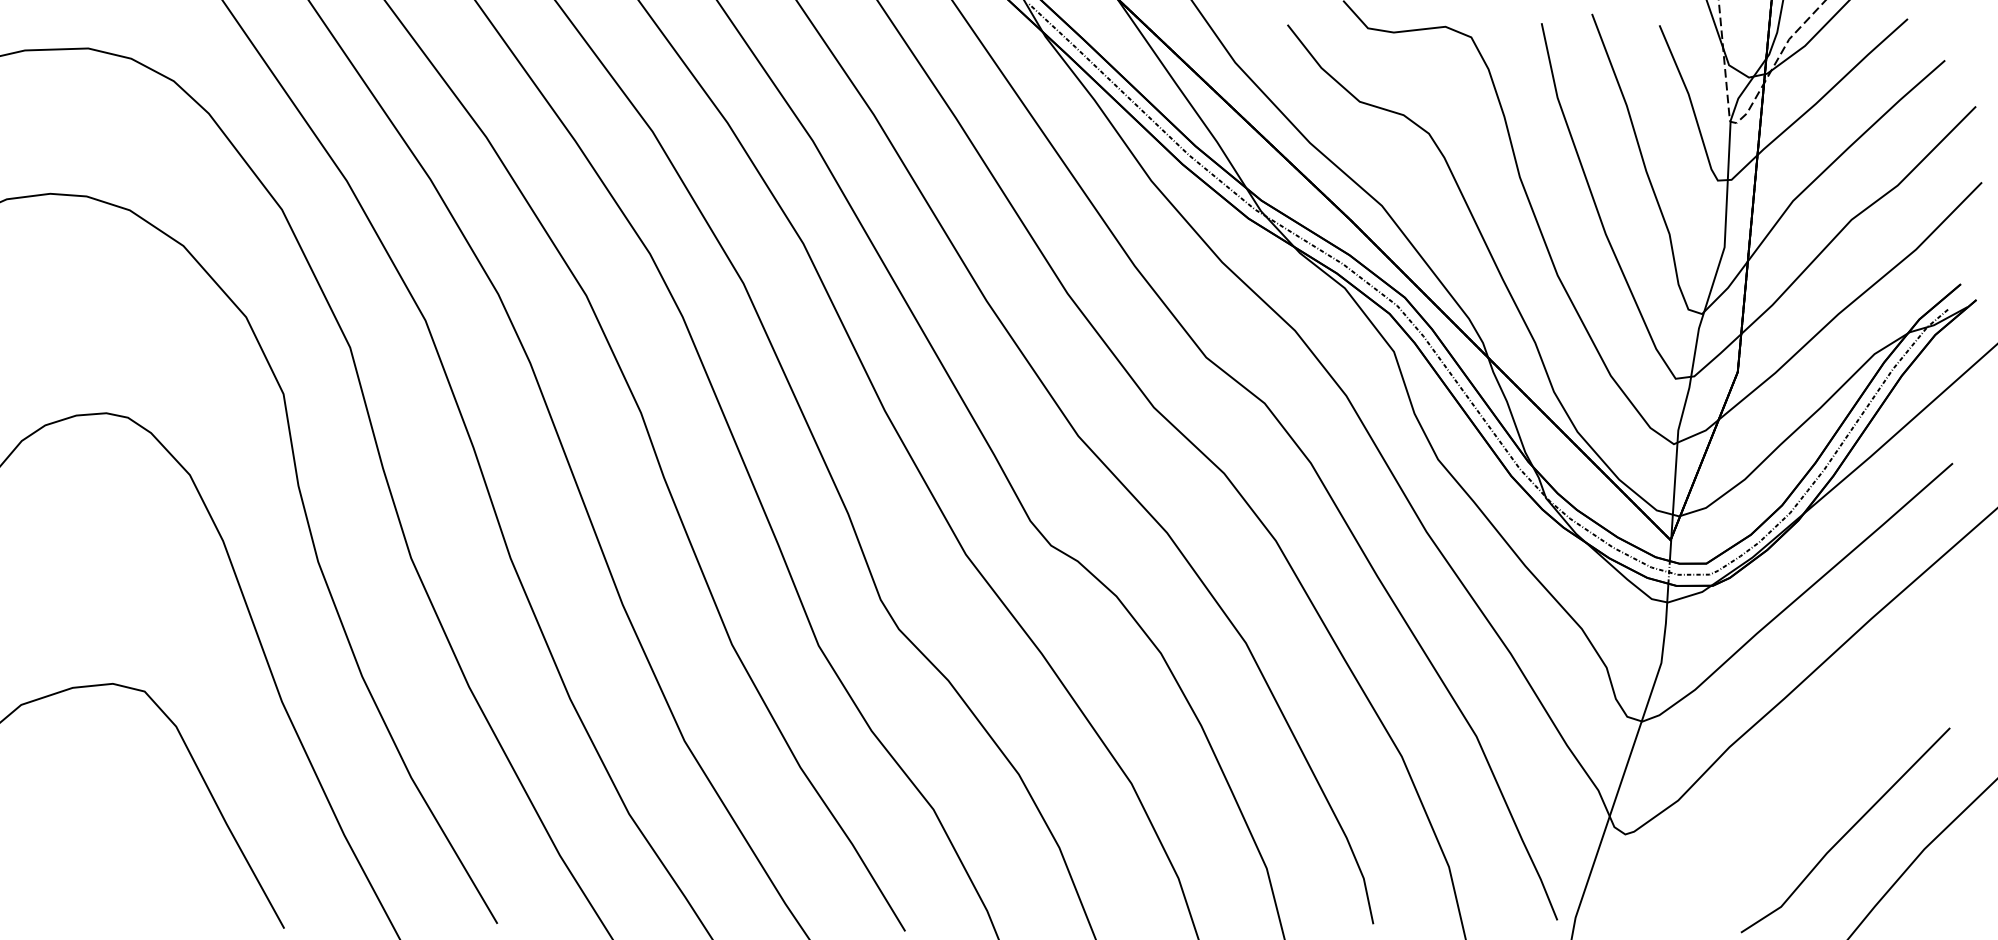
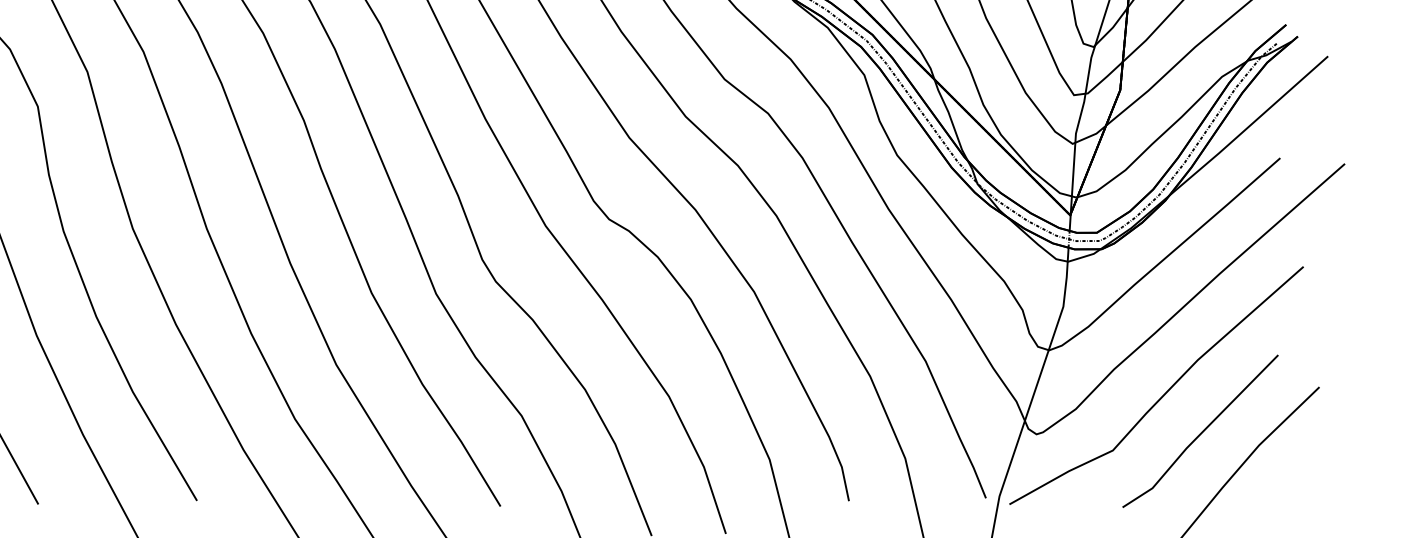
curve: (1797, 779) -> (1164, 393), added

